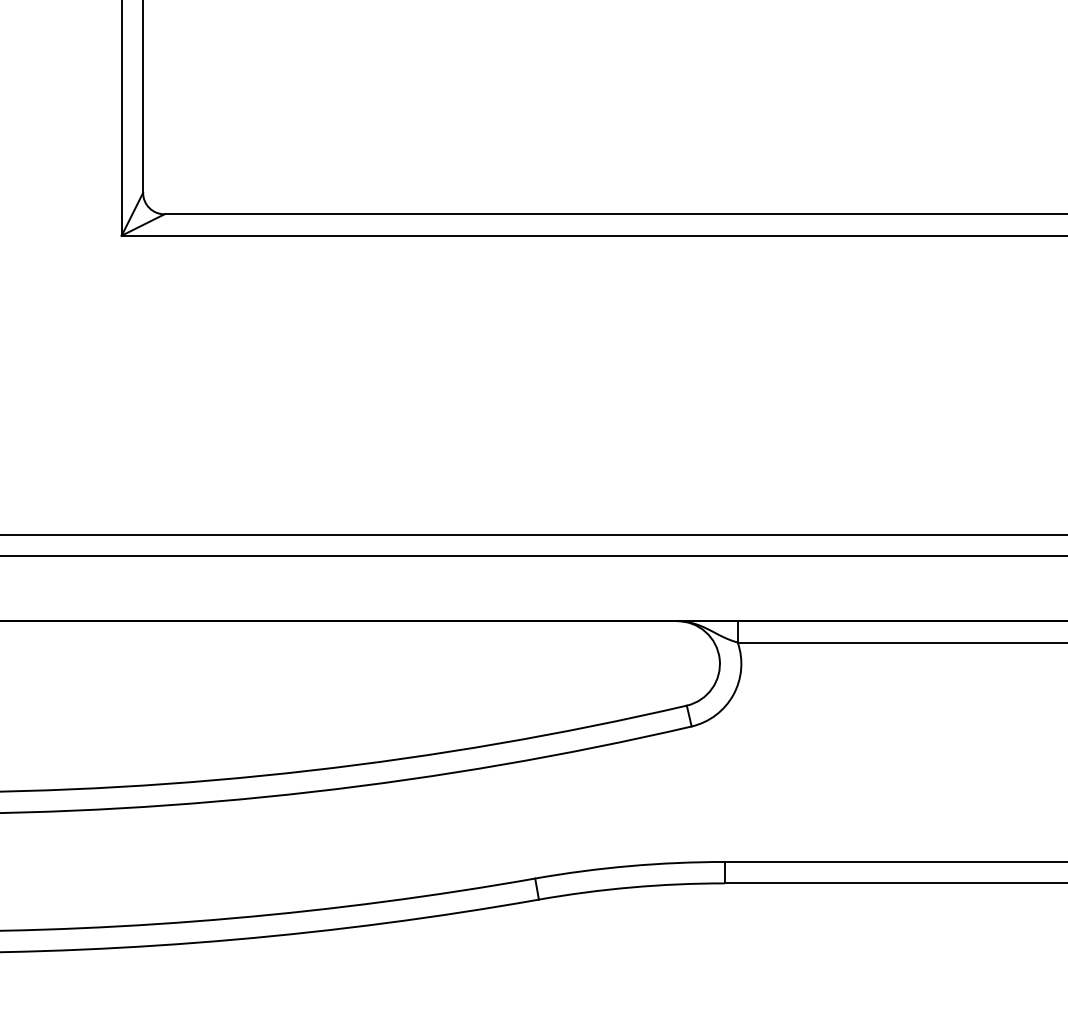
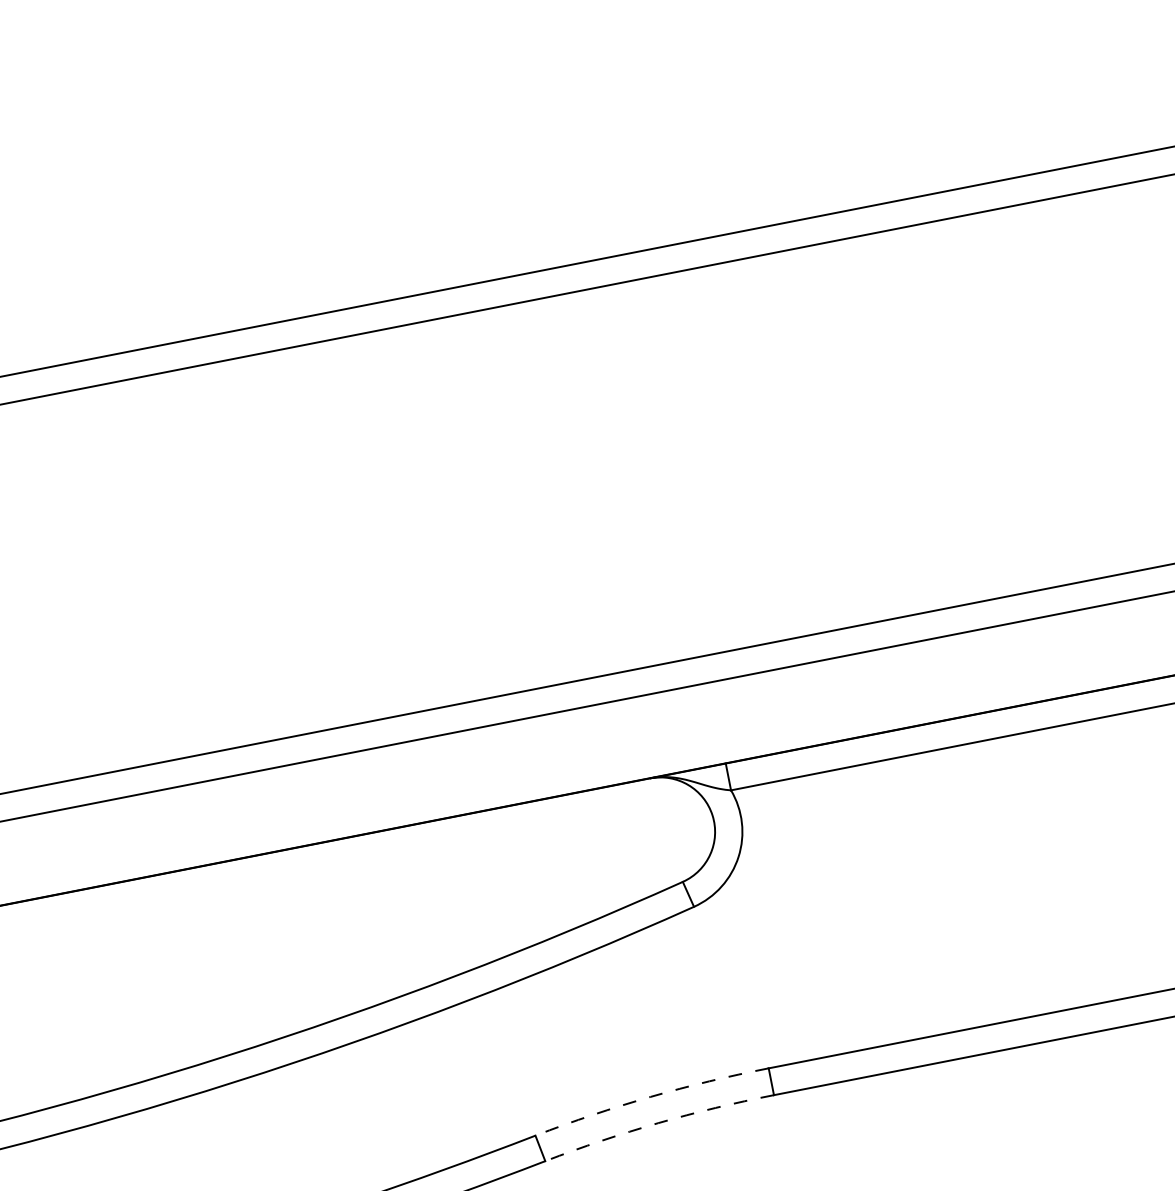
arc: (629, 866) -> (650, 1097), solid -> dashed
arc: (631, 887) -> (658, 1123), solid -> dashed

